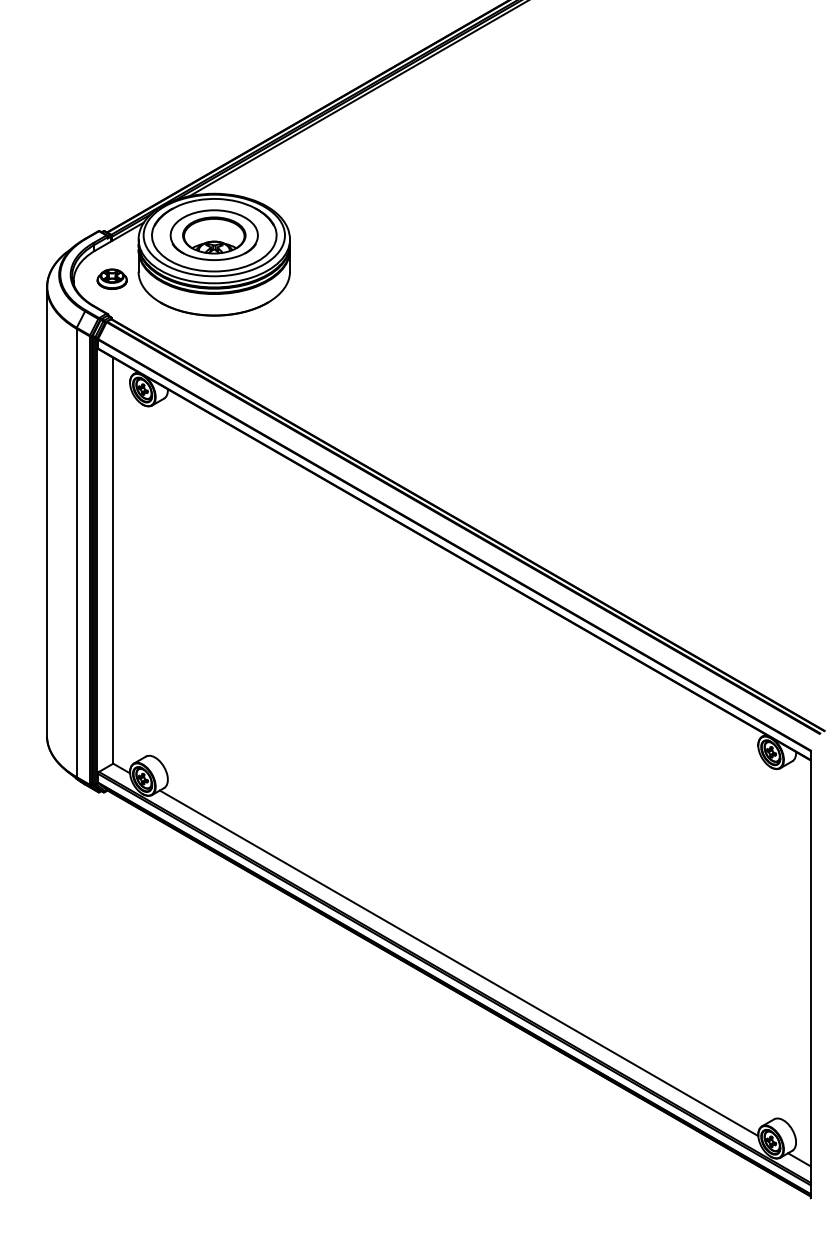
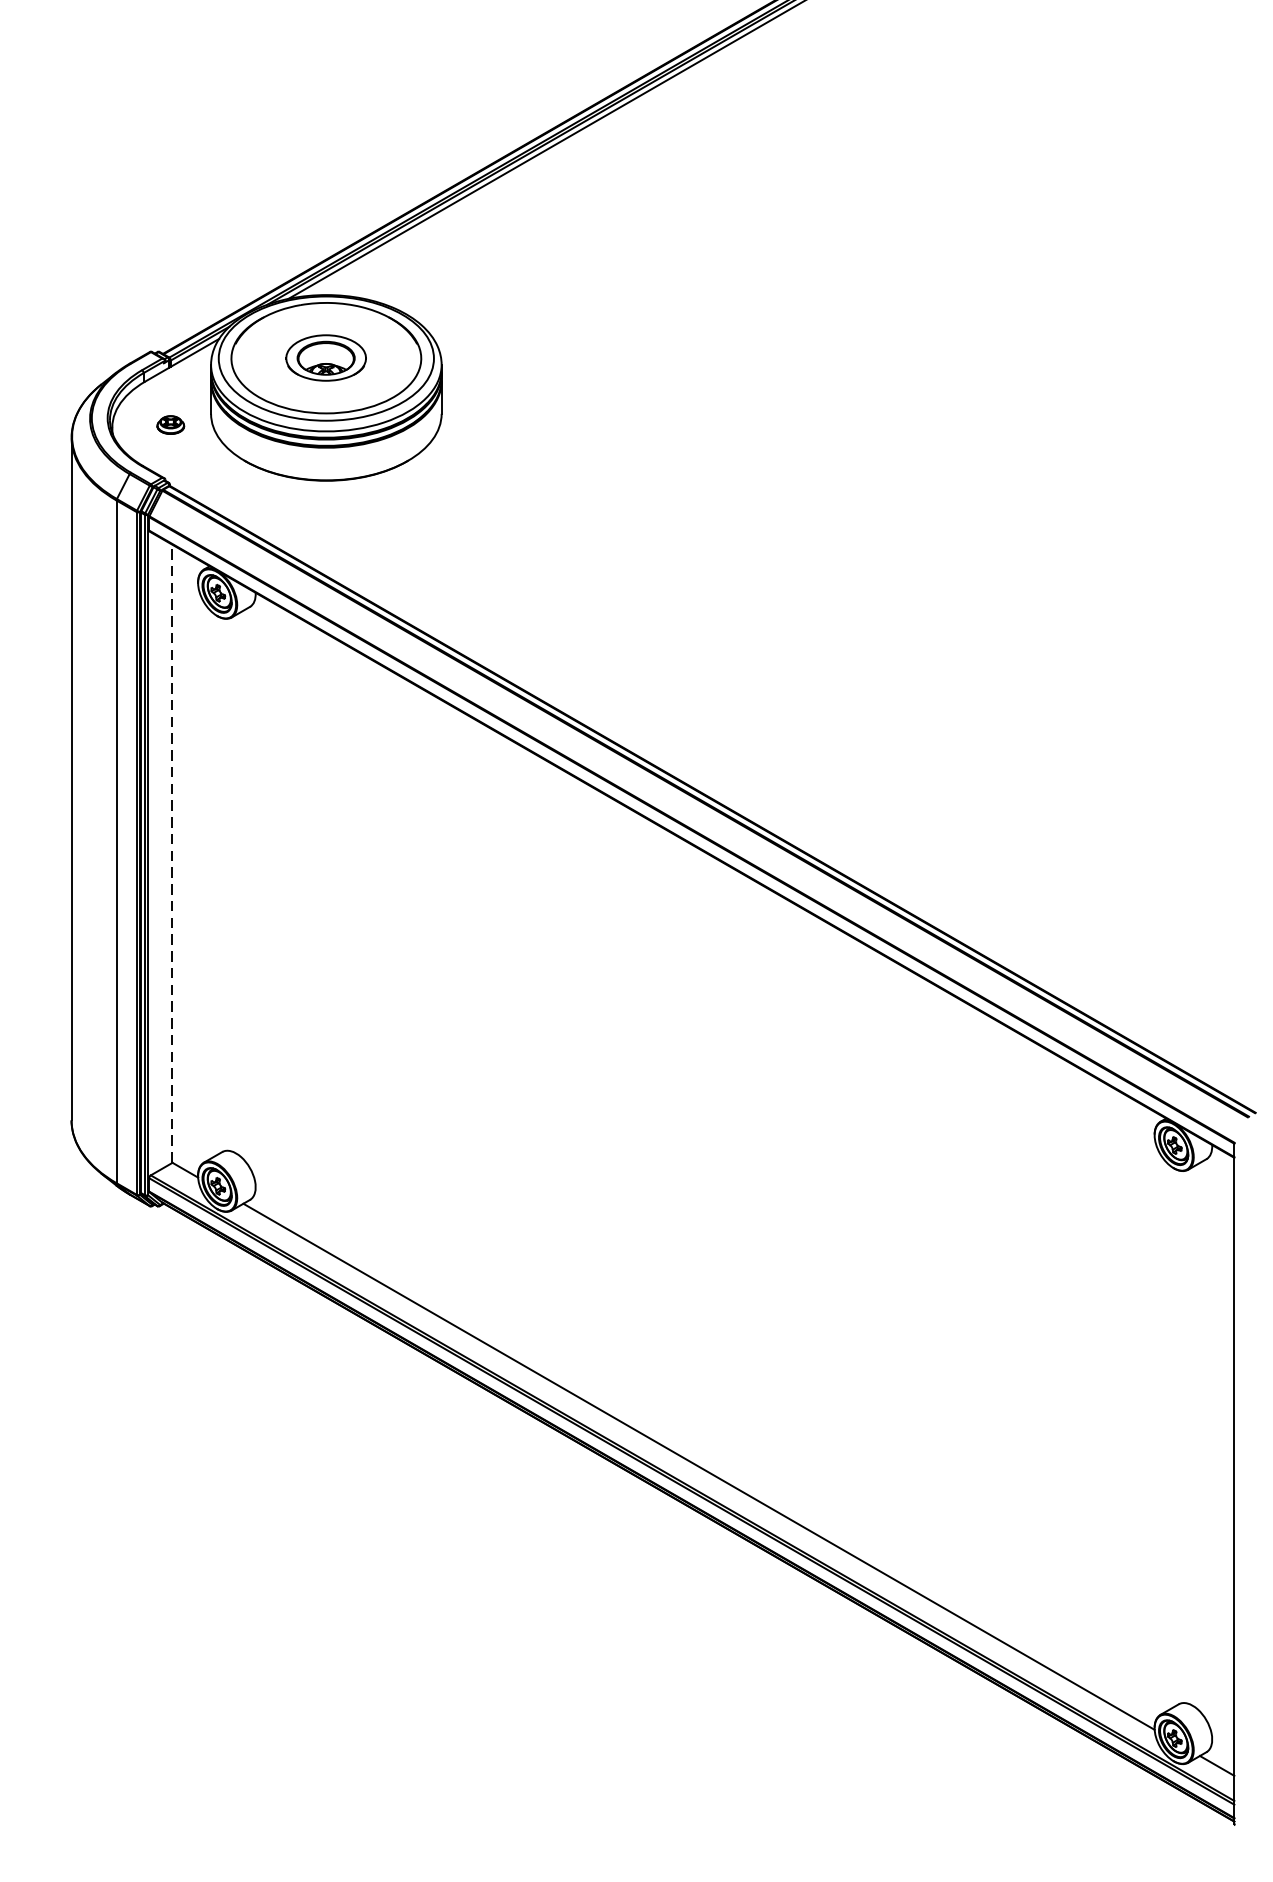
part: (213, 234) -> (325, 357), size x0.6
part: (111, 278) -> (169, 424), size x0.6
line: (113, 560) -> (172, 853), solid -> dashed

